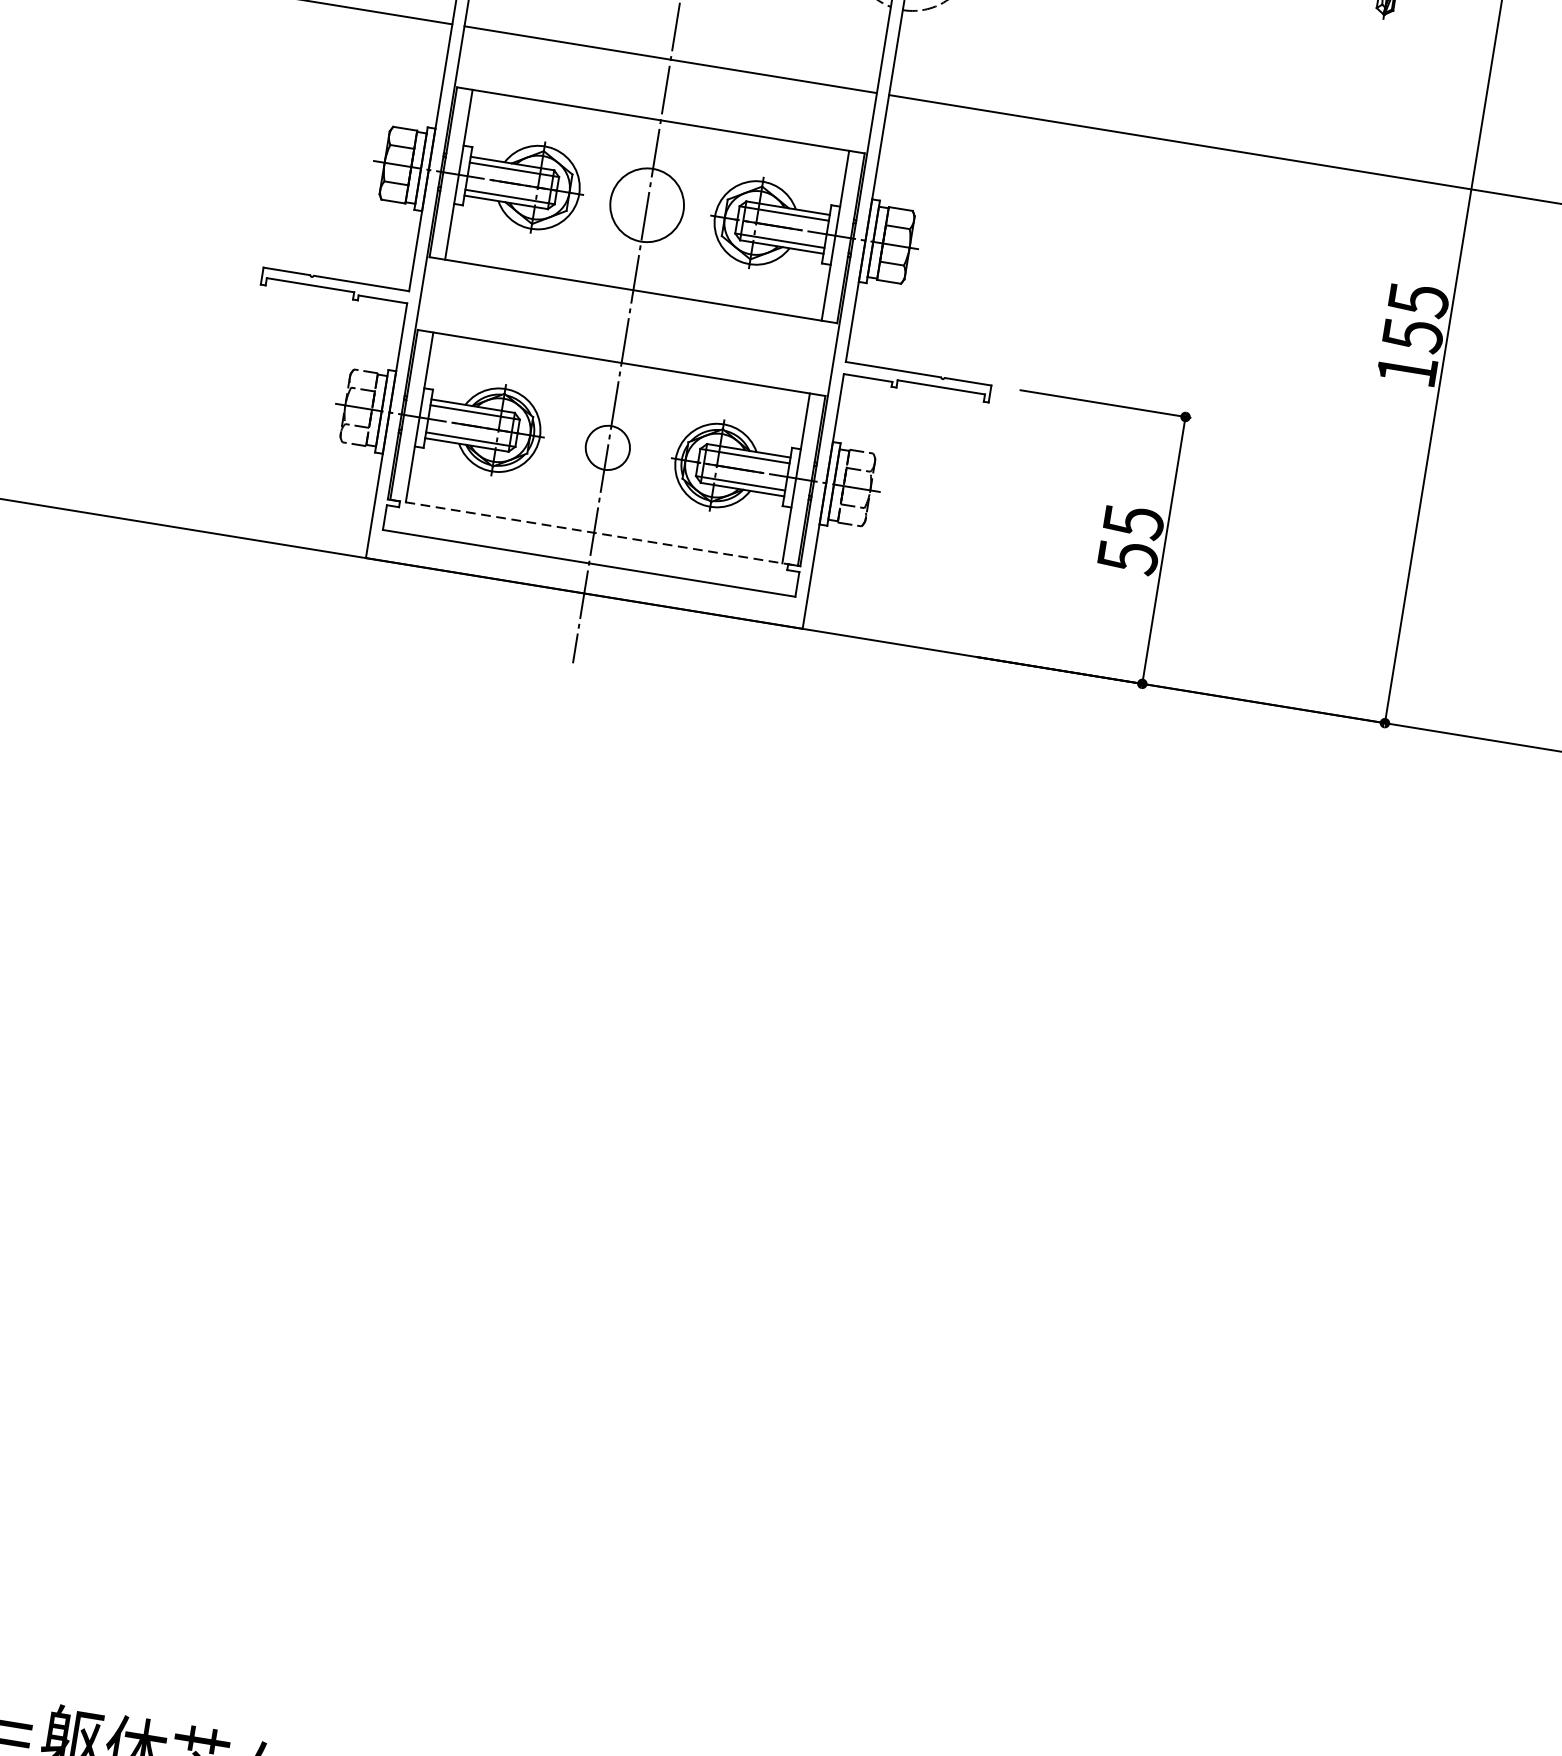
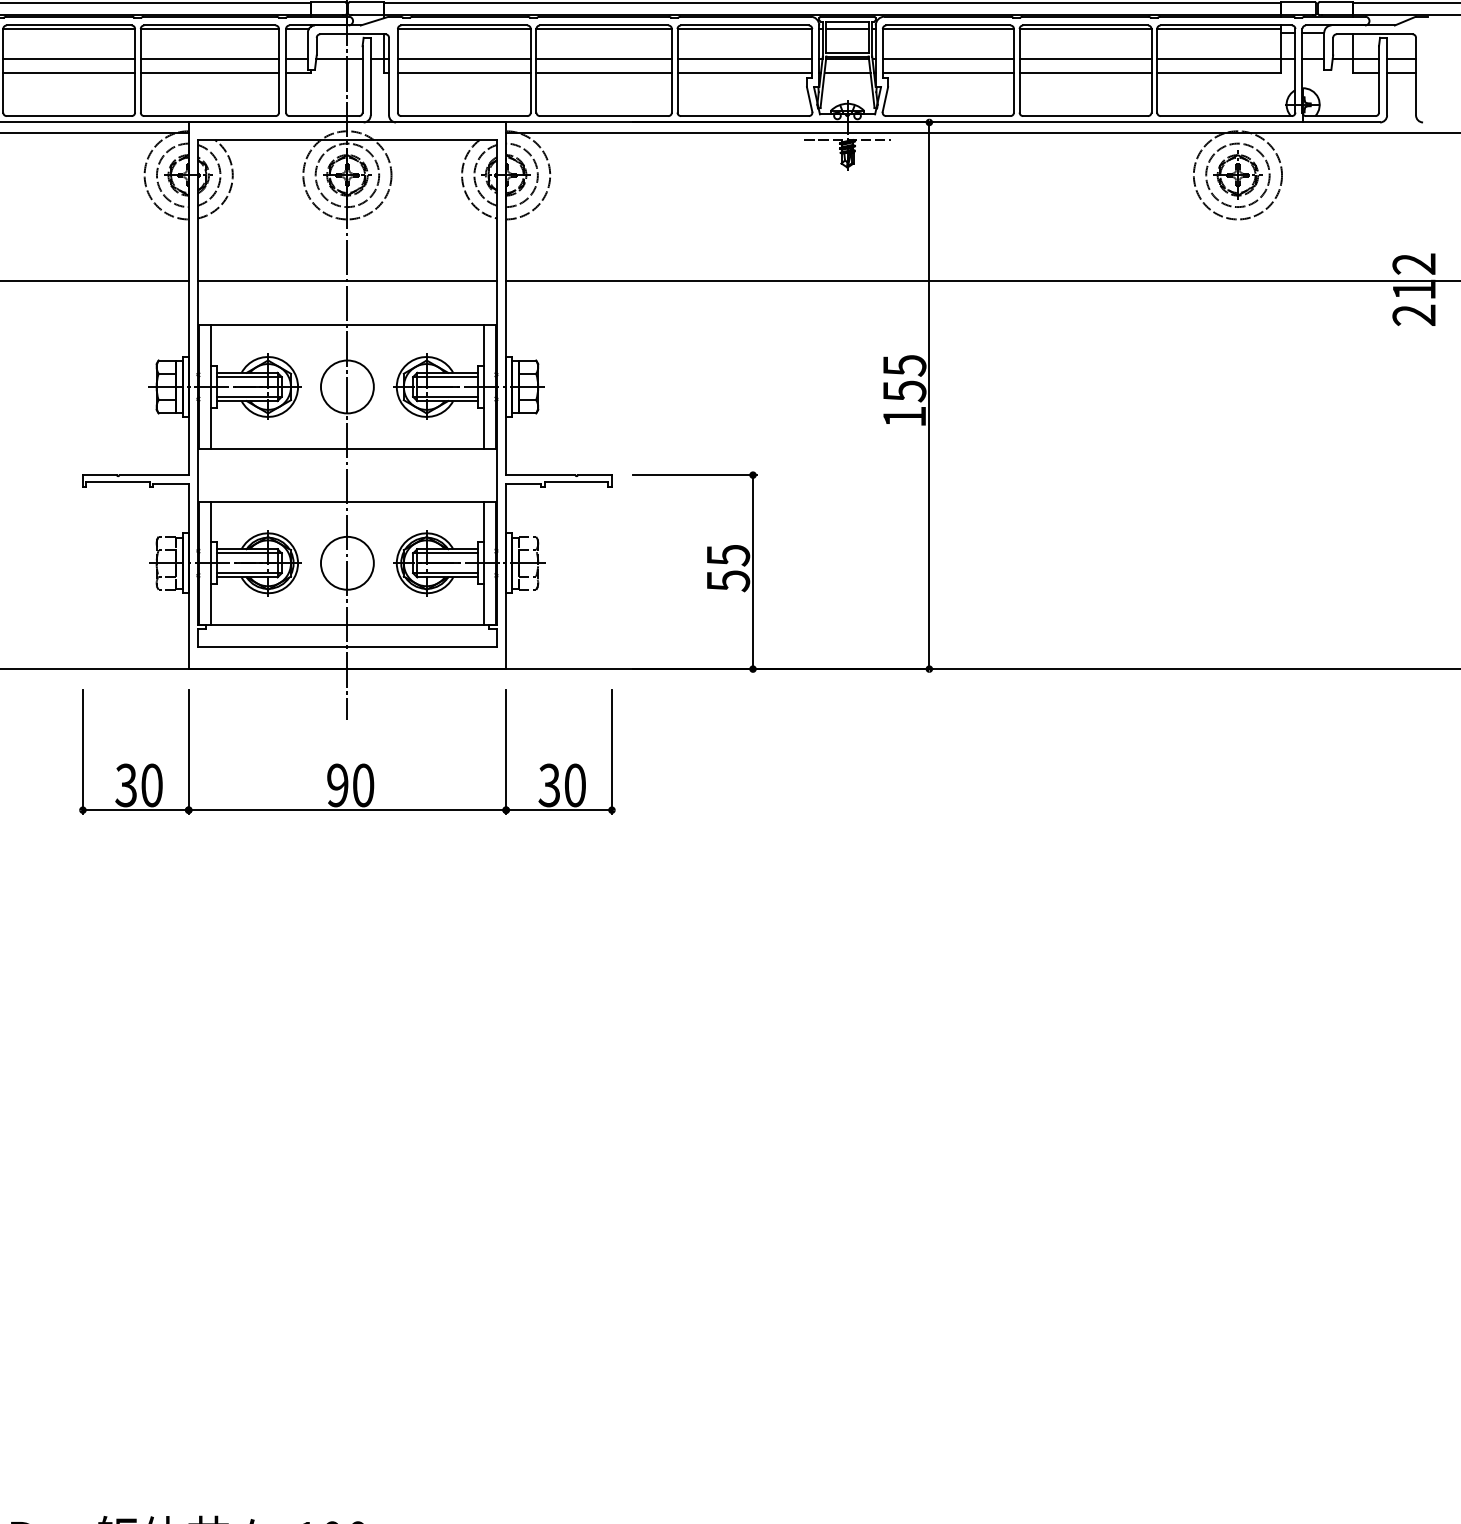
circle: (606, 446) -> (346, 562), size x1.67
line: (594, 533) -> (347, 625), dashed -> solid
part: (553, 723) -> (340, 764), added

